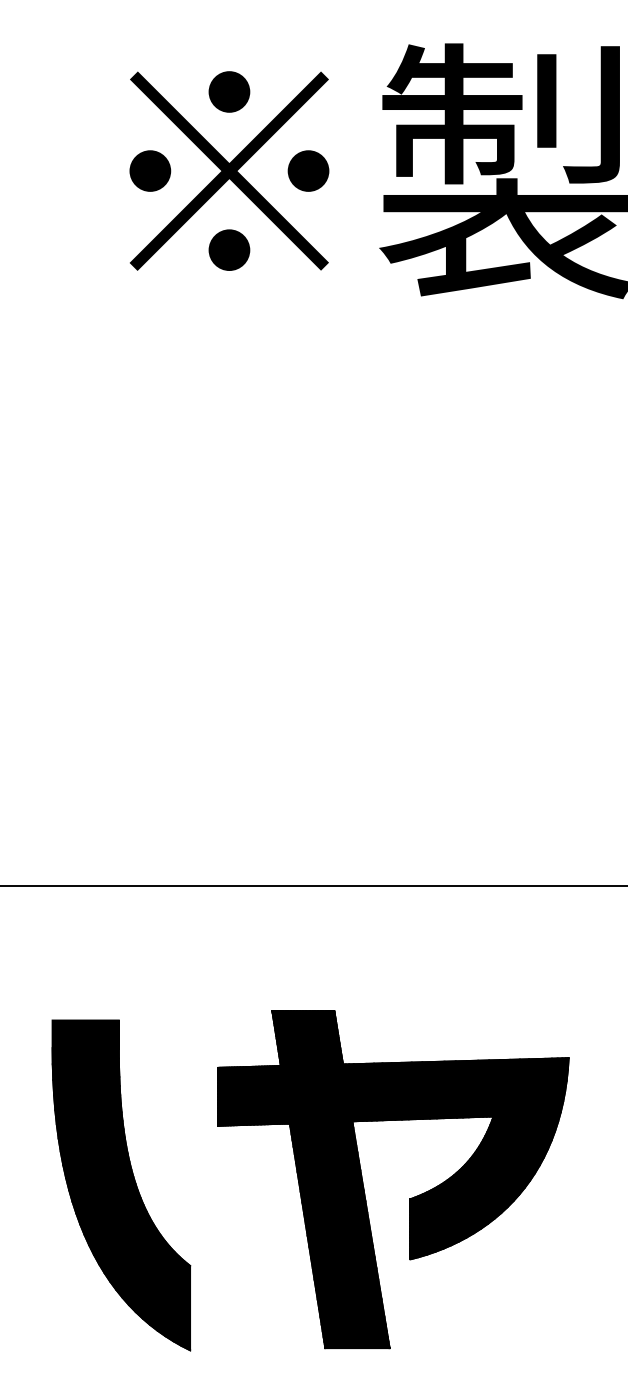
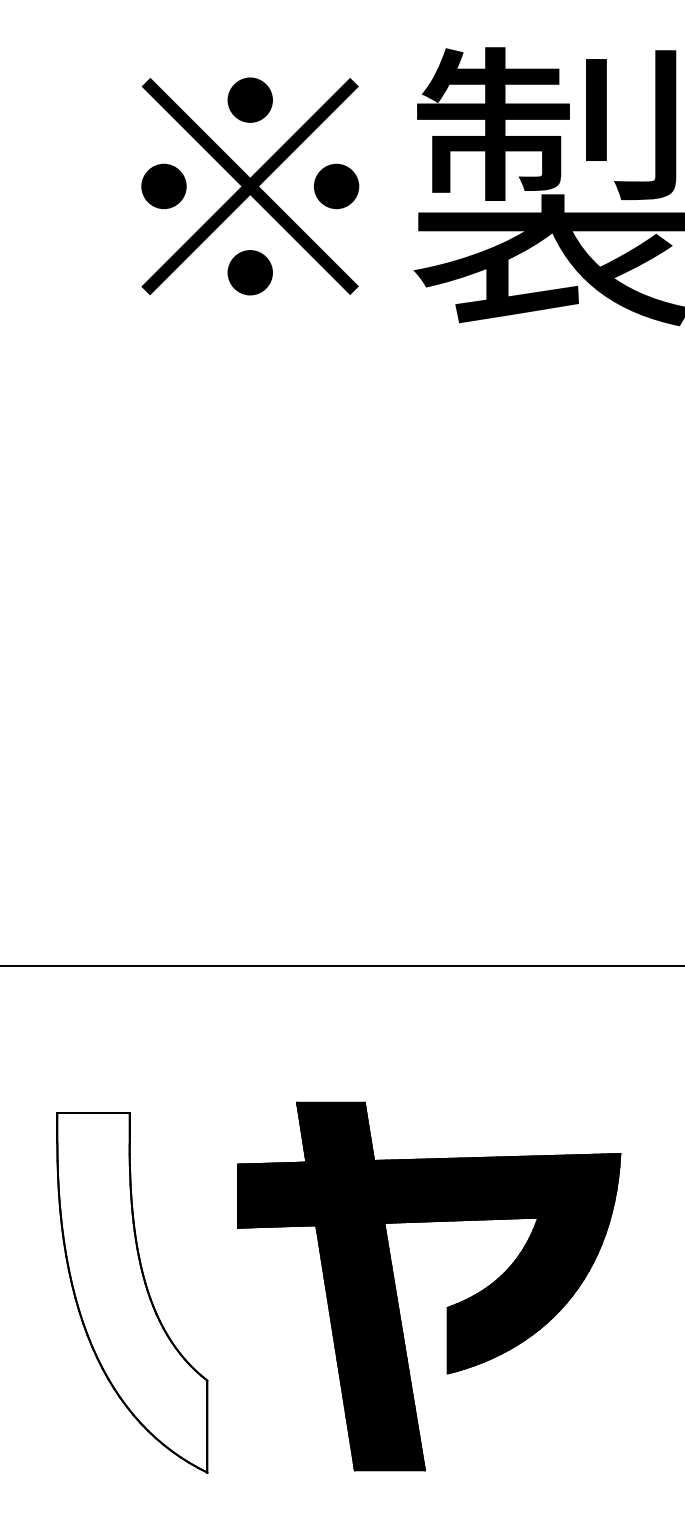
fill: (121, 1185) -> (132, 1292), removed

